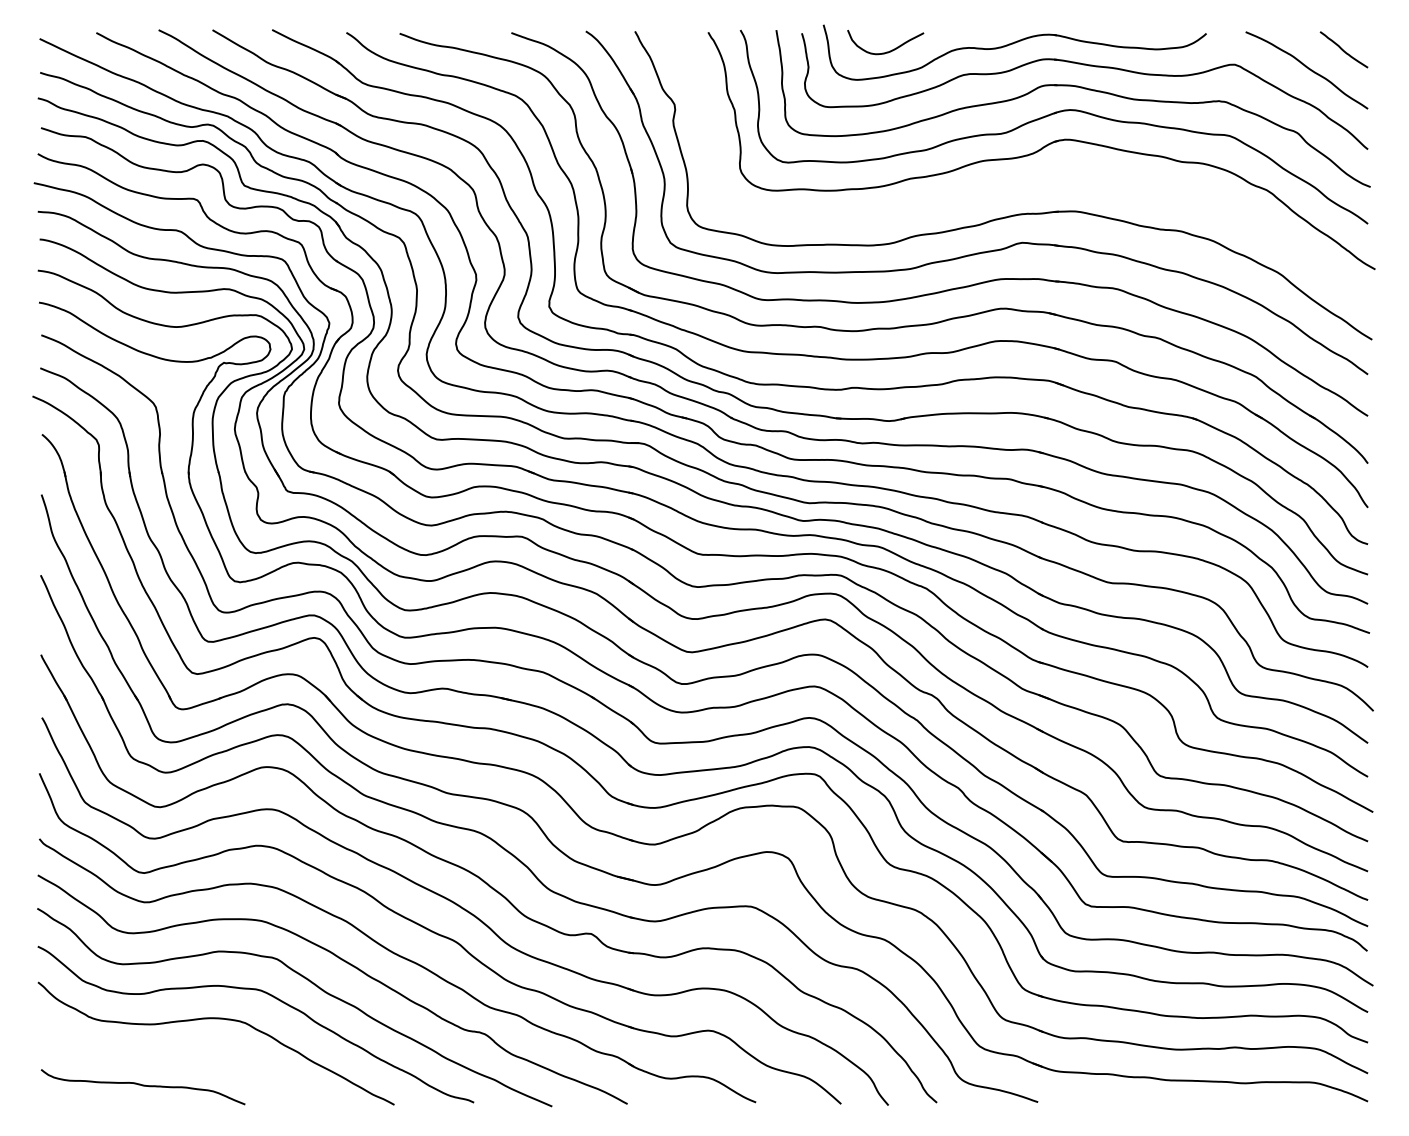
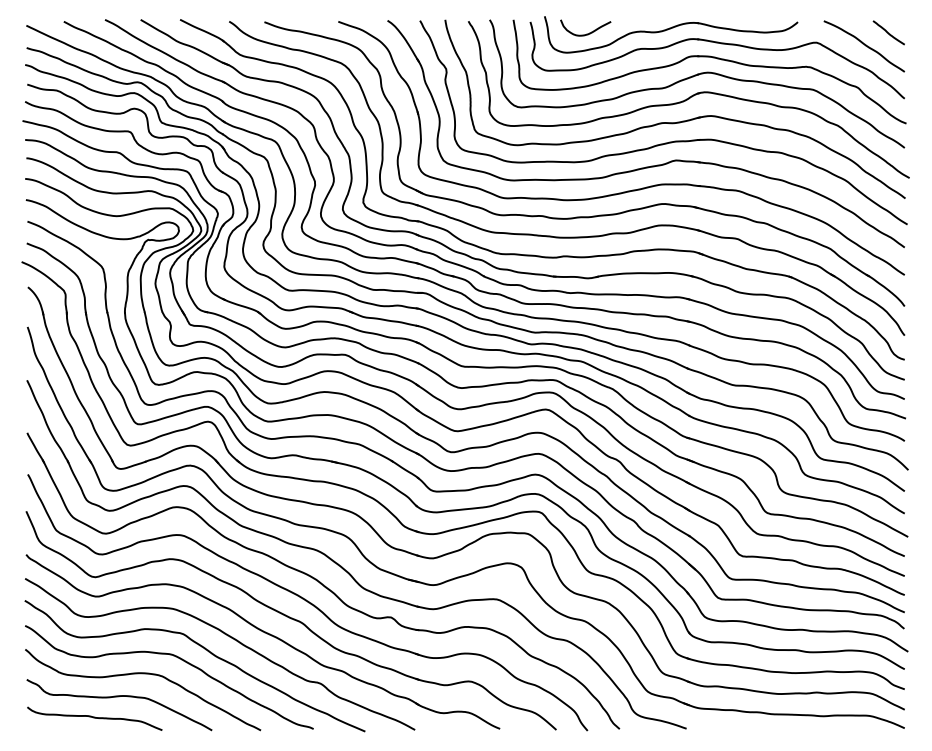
part: (1024, 183) -> (677, 121), added
curve: (180, 1054) -> (119, 697), added

